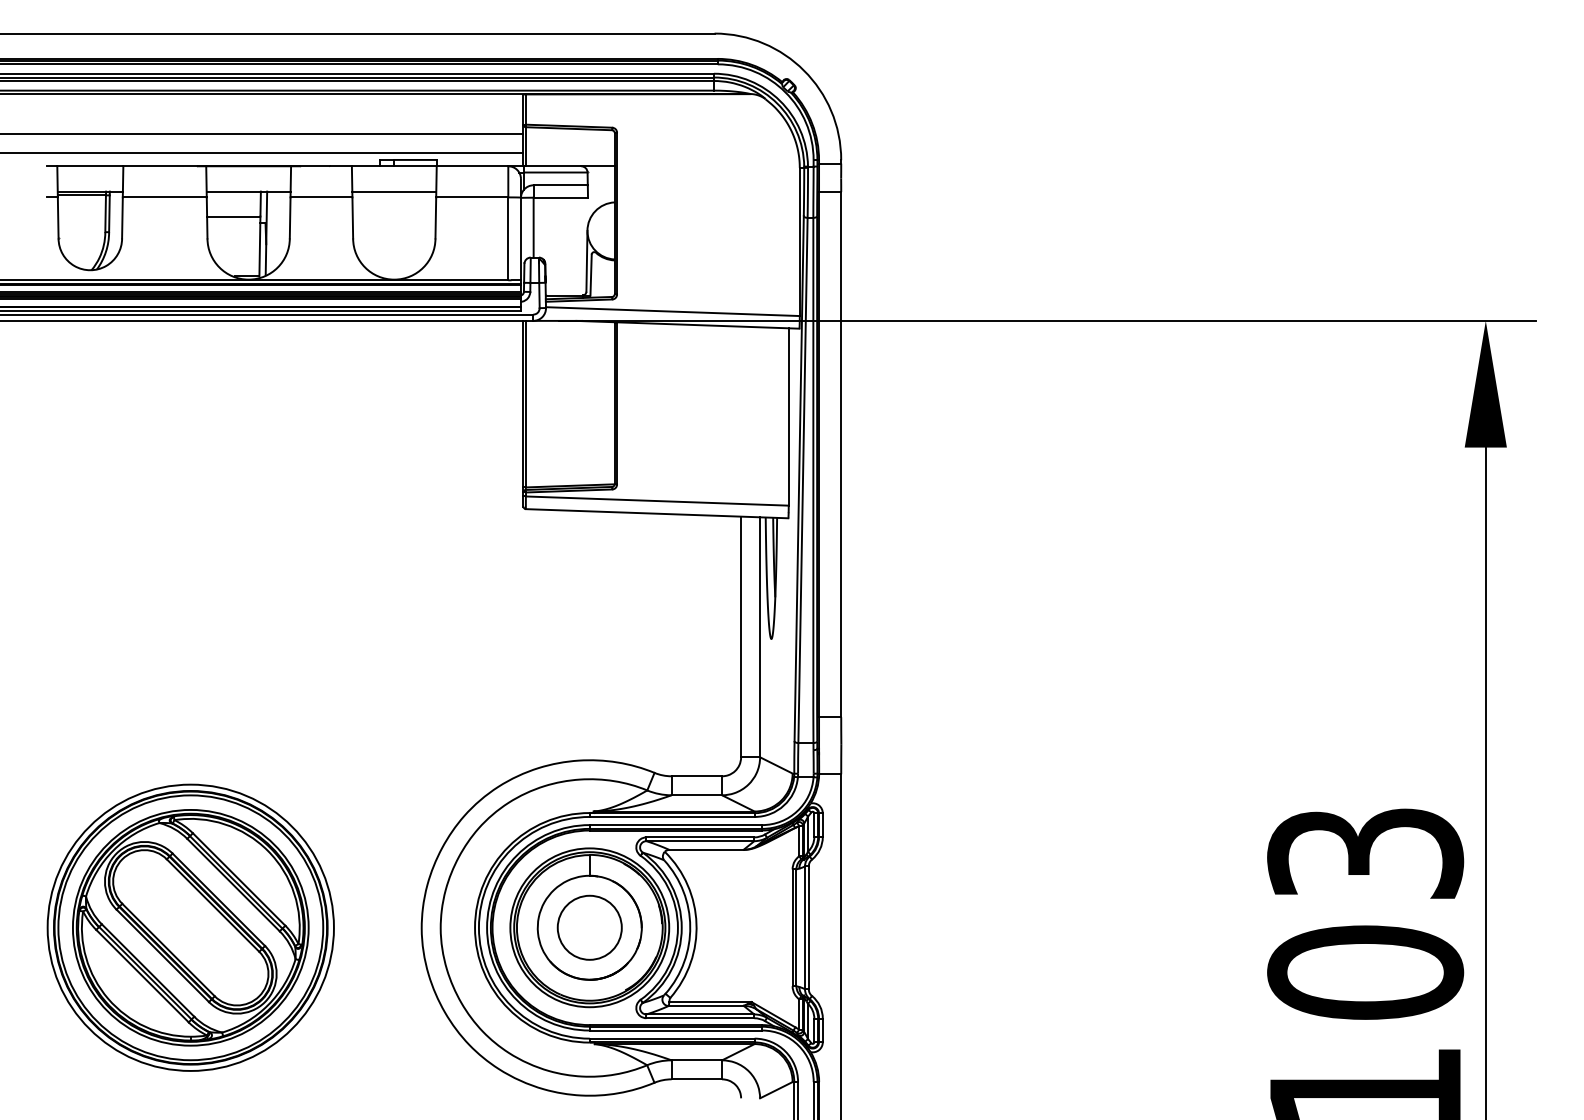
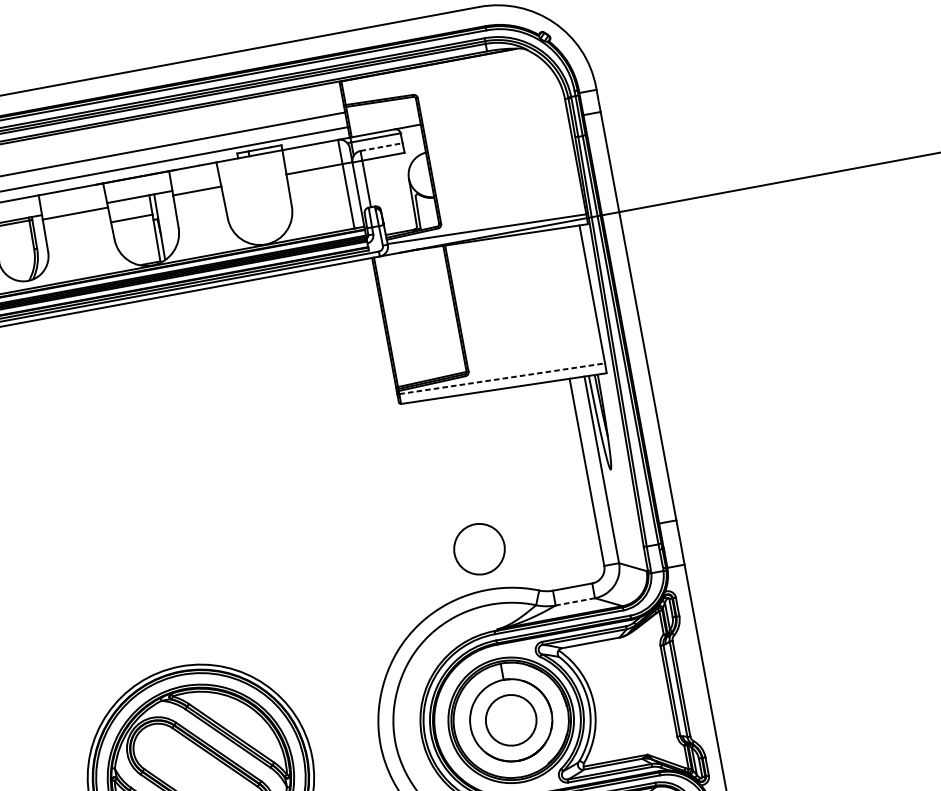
line: (561, 185) -> (382, 147), solid -> dashed
line: (394, 191) -> (253, 175), removed
line: (657, 501) -> (502, 379), solid -> dashed
circle: (589, 707) -> (479, 549), added
line: (696, 795) -> (575, 602), solid -> dashed

